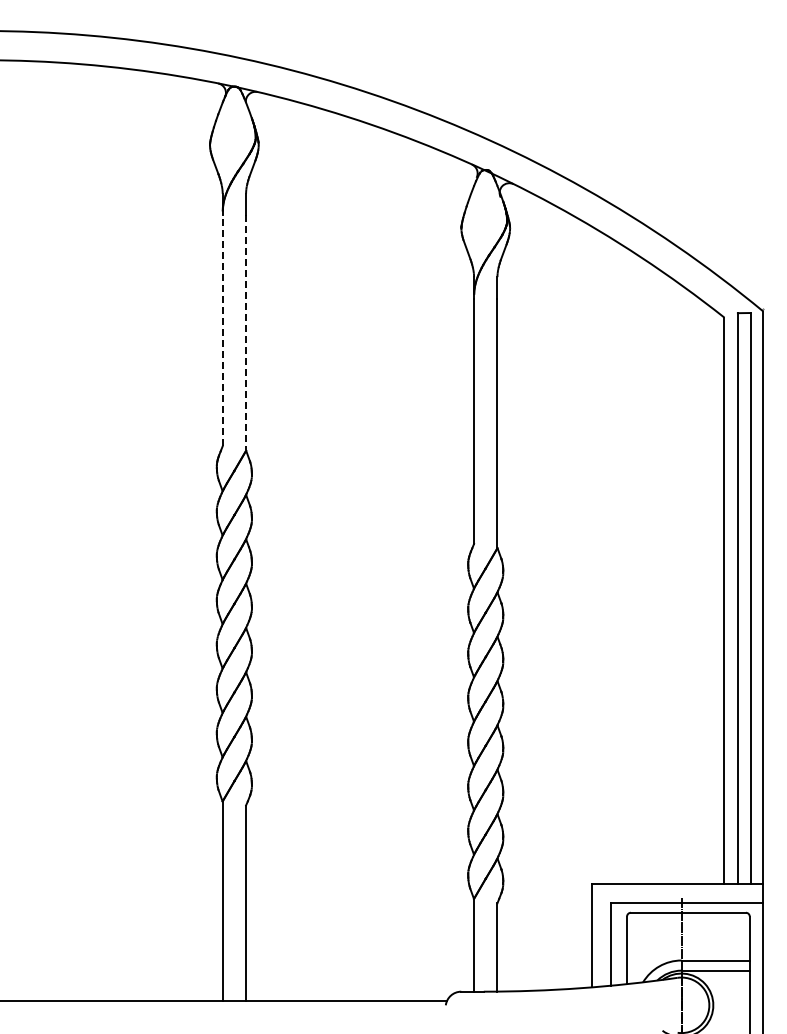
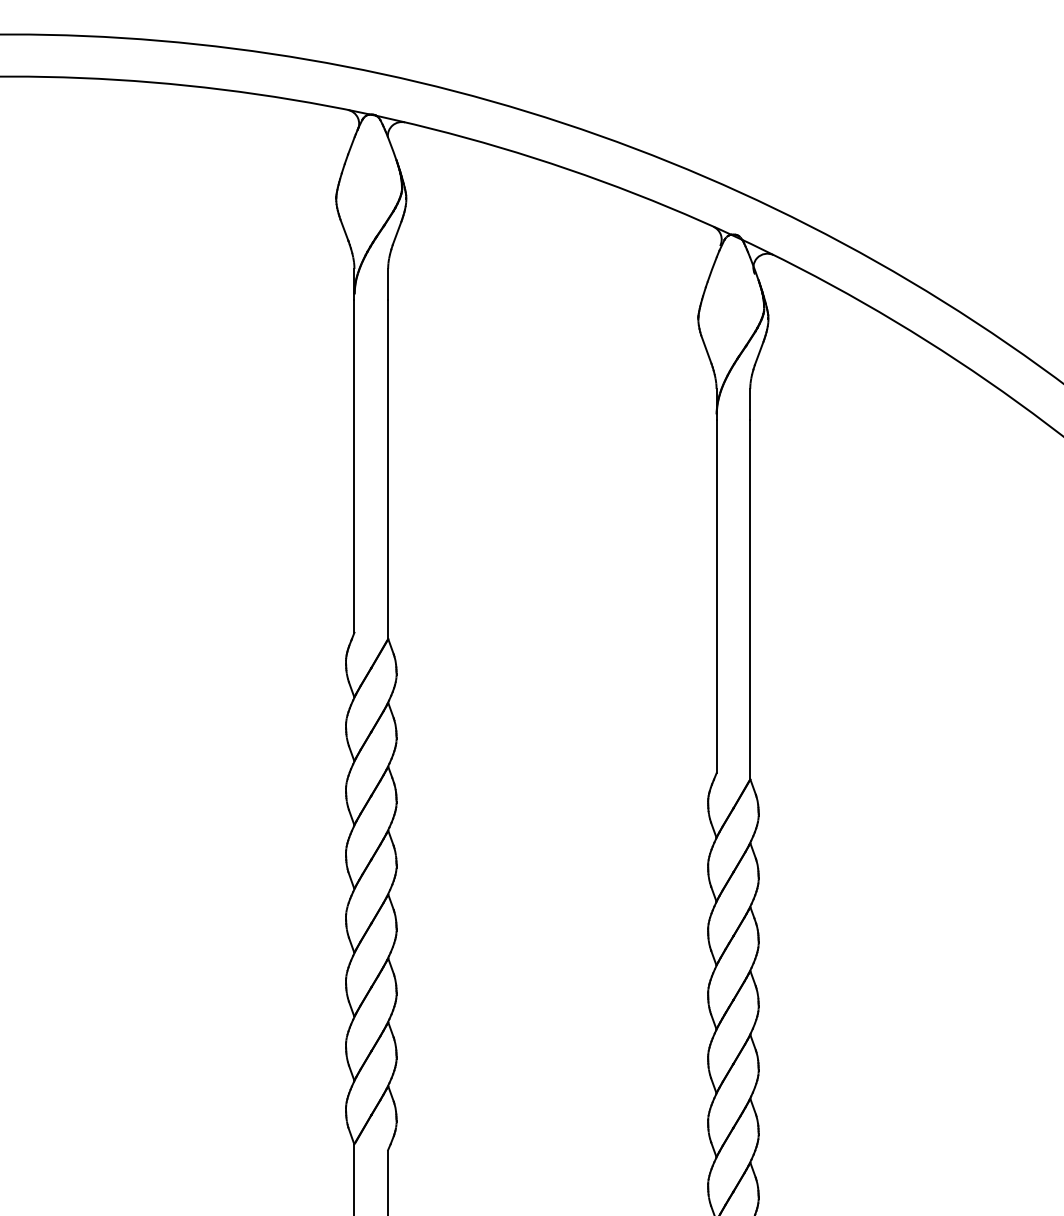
line: (222, 330) -> (354, 465), dashed -> solid
line: (246, 332) -> (388, 468), dashed -> solid

